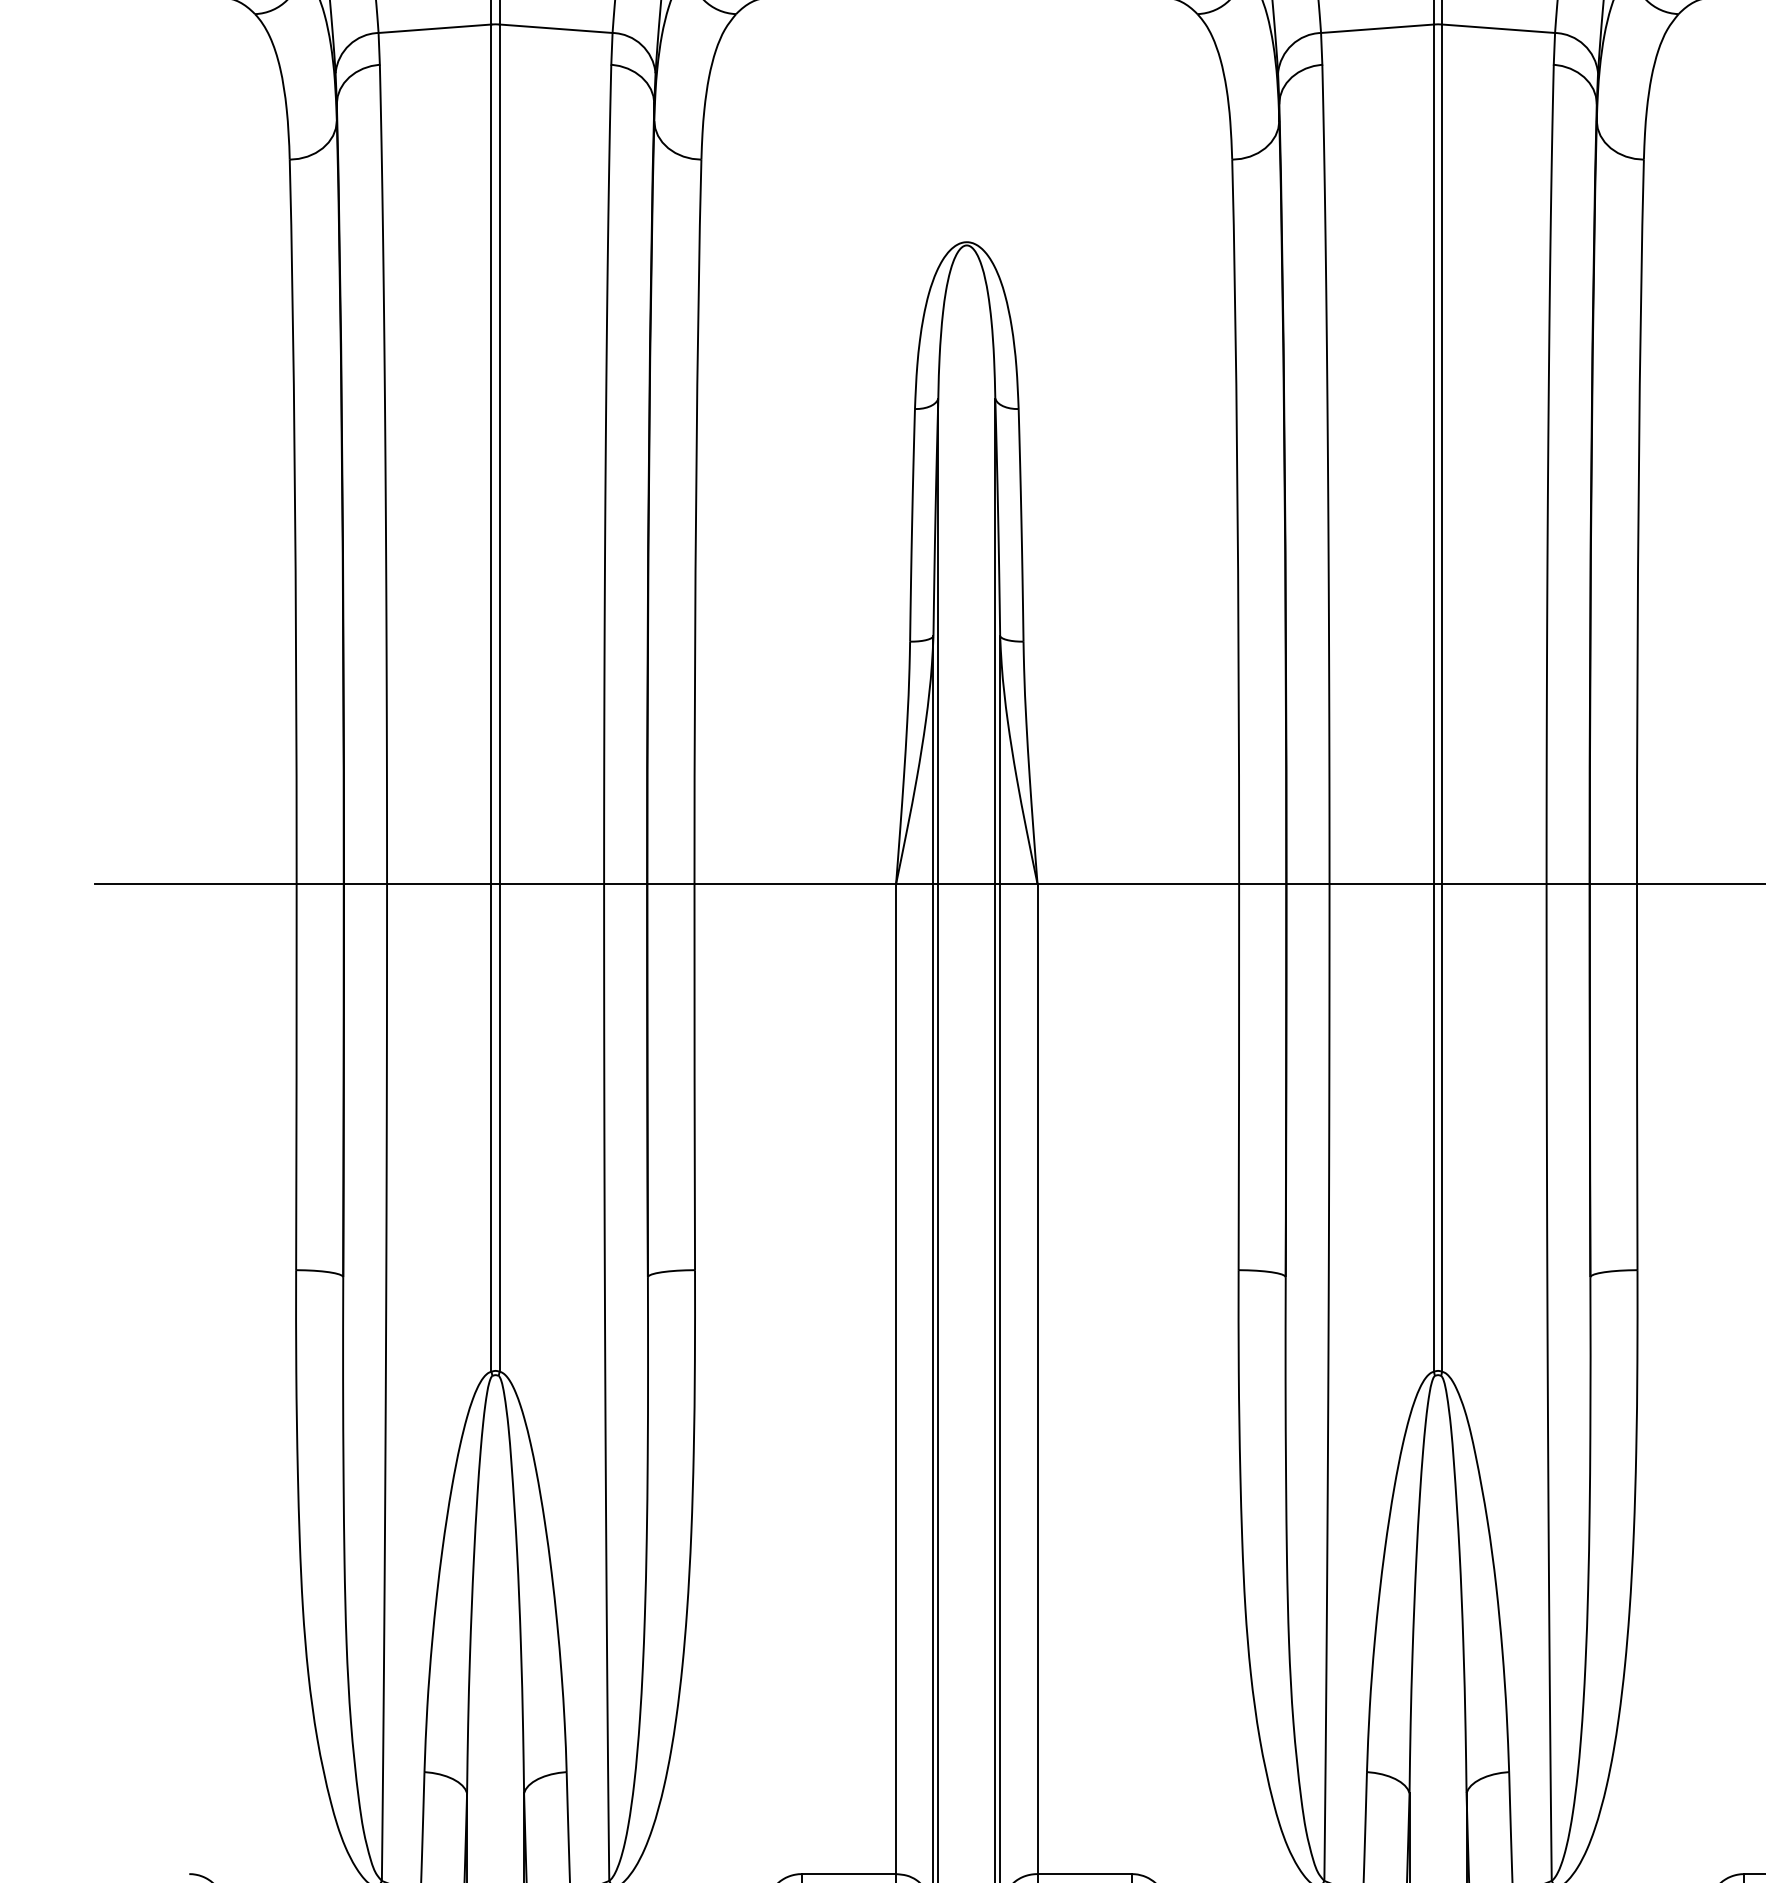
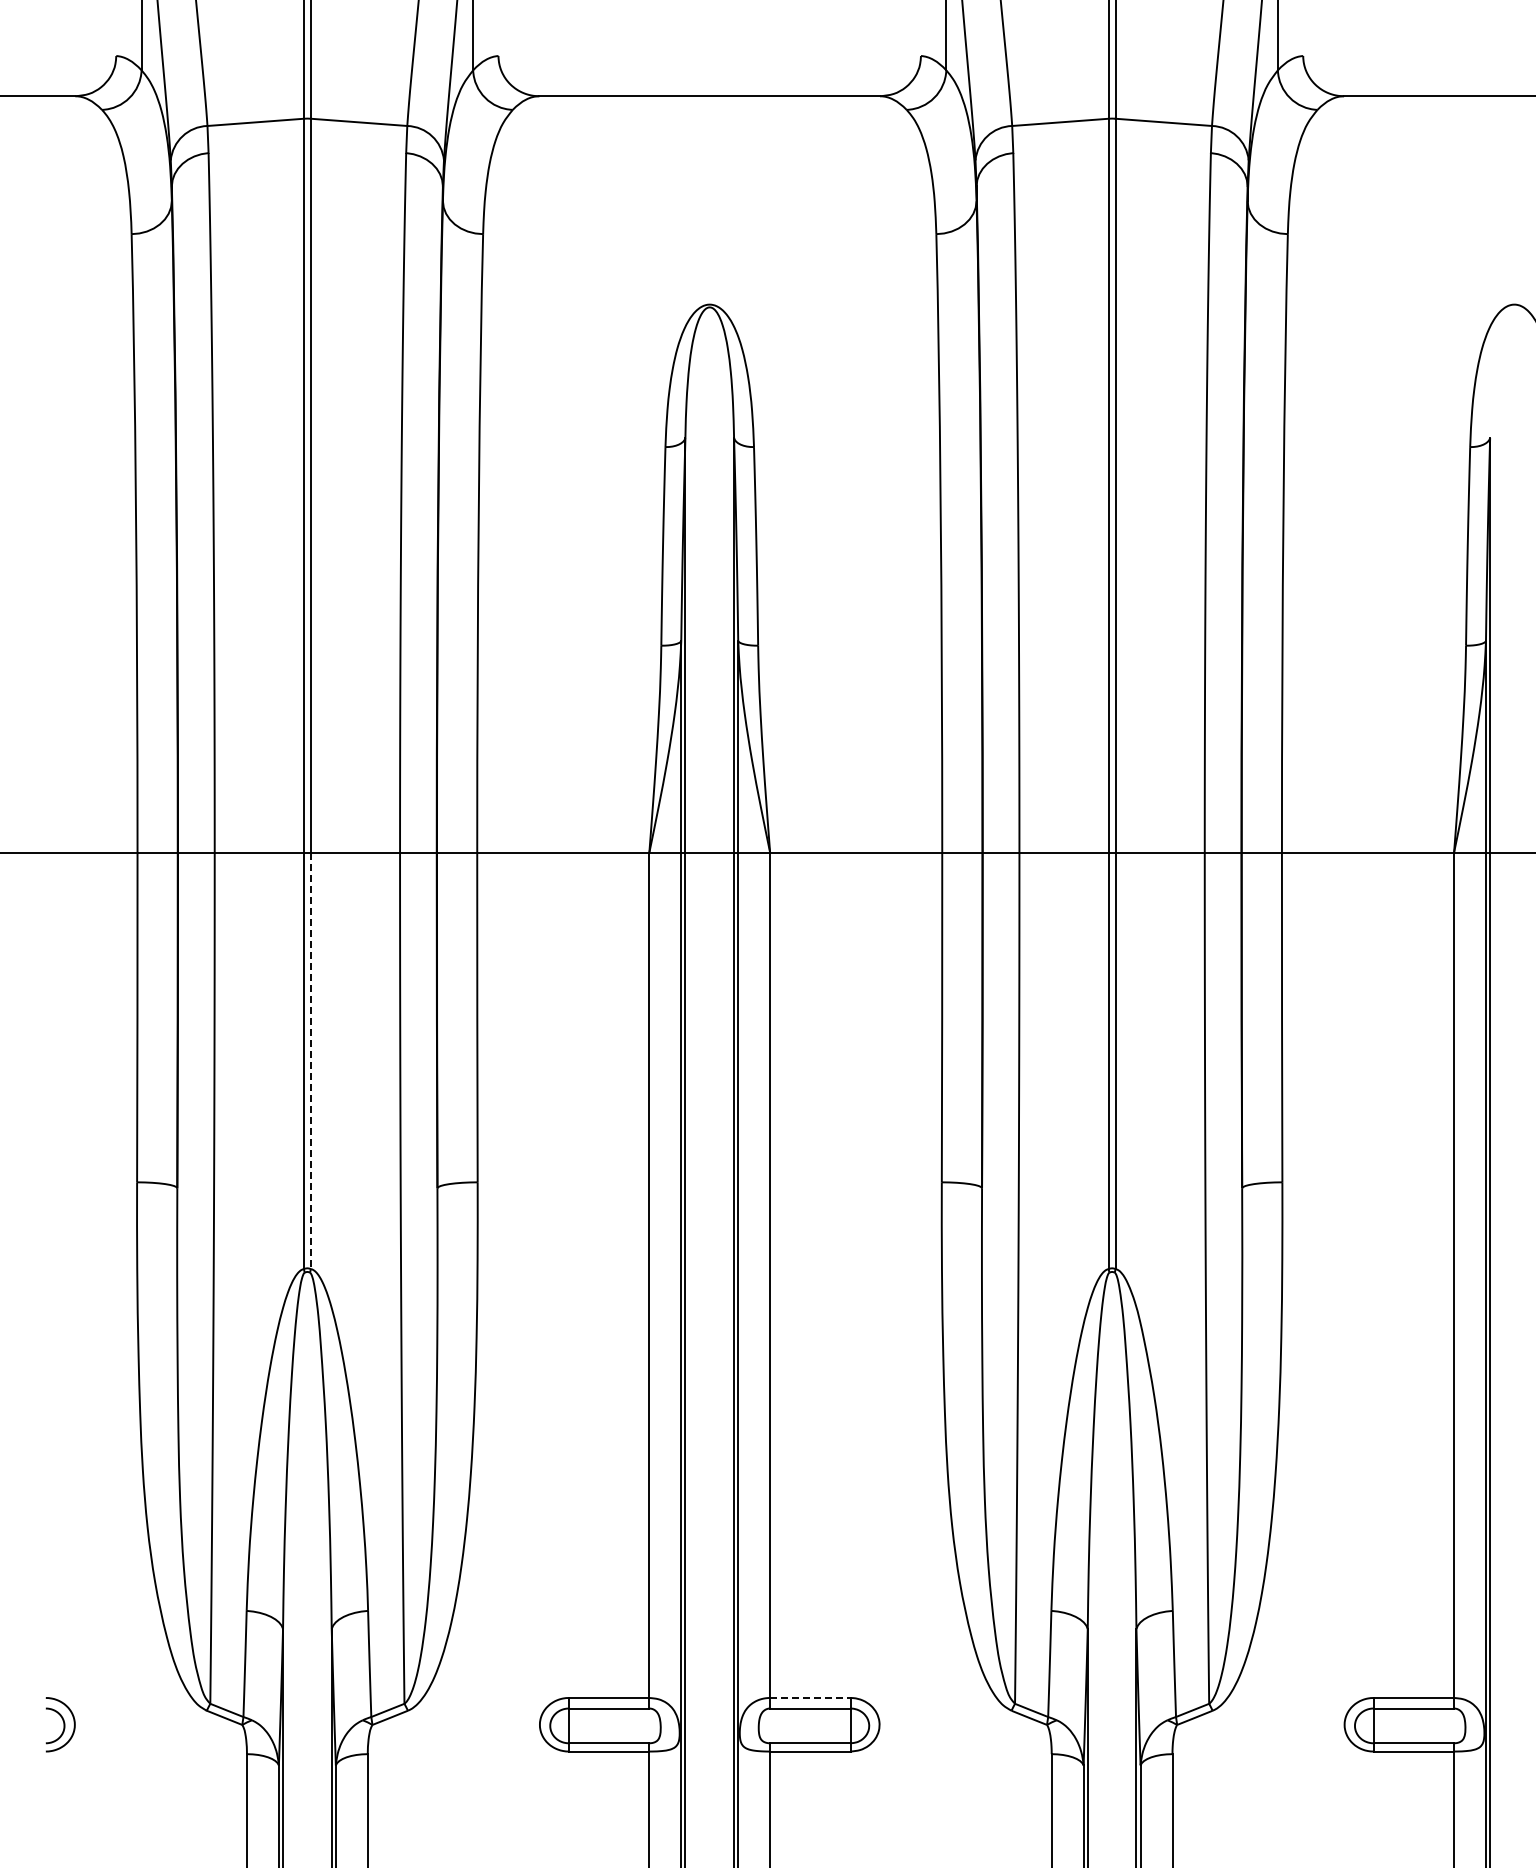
line: (499, 1128) -> (310, 1061), solid -> dashed
line: (1084, 1873) -> (810, 1697), solid -> dashed

